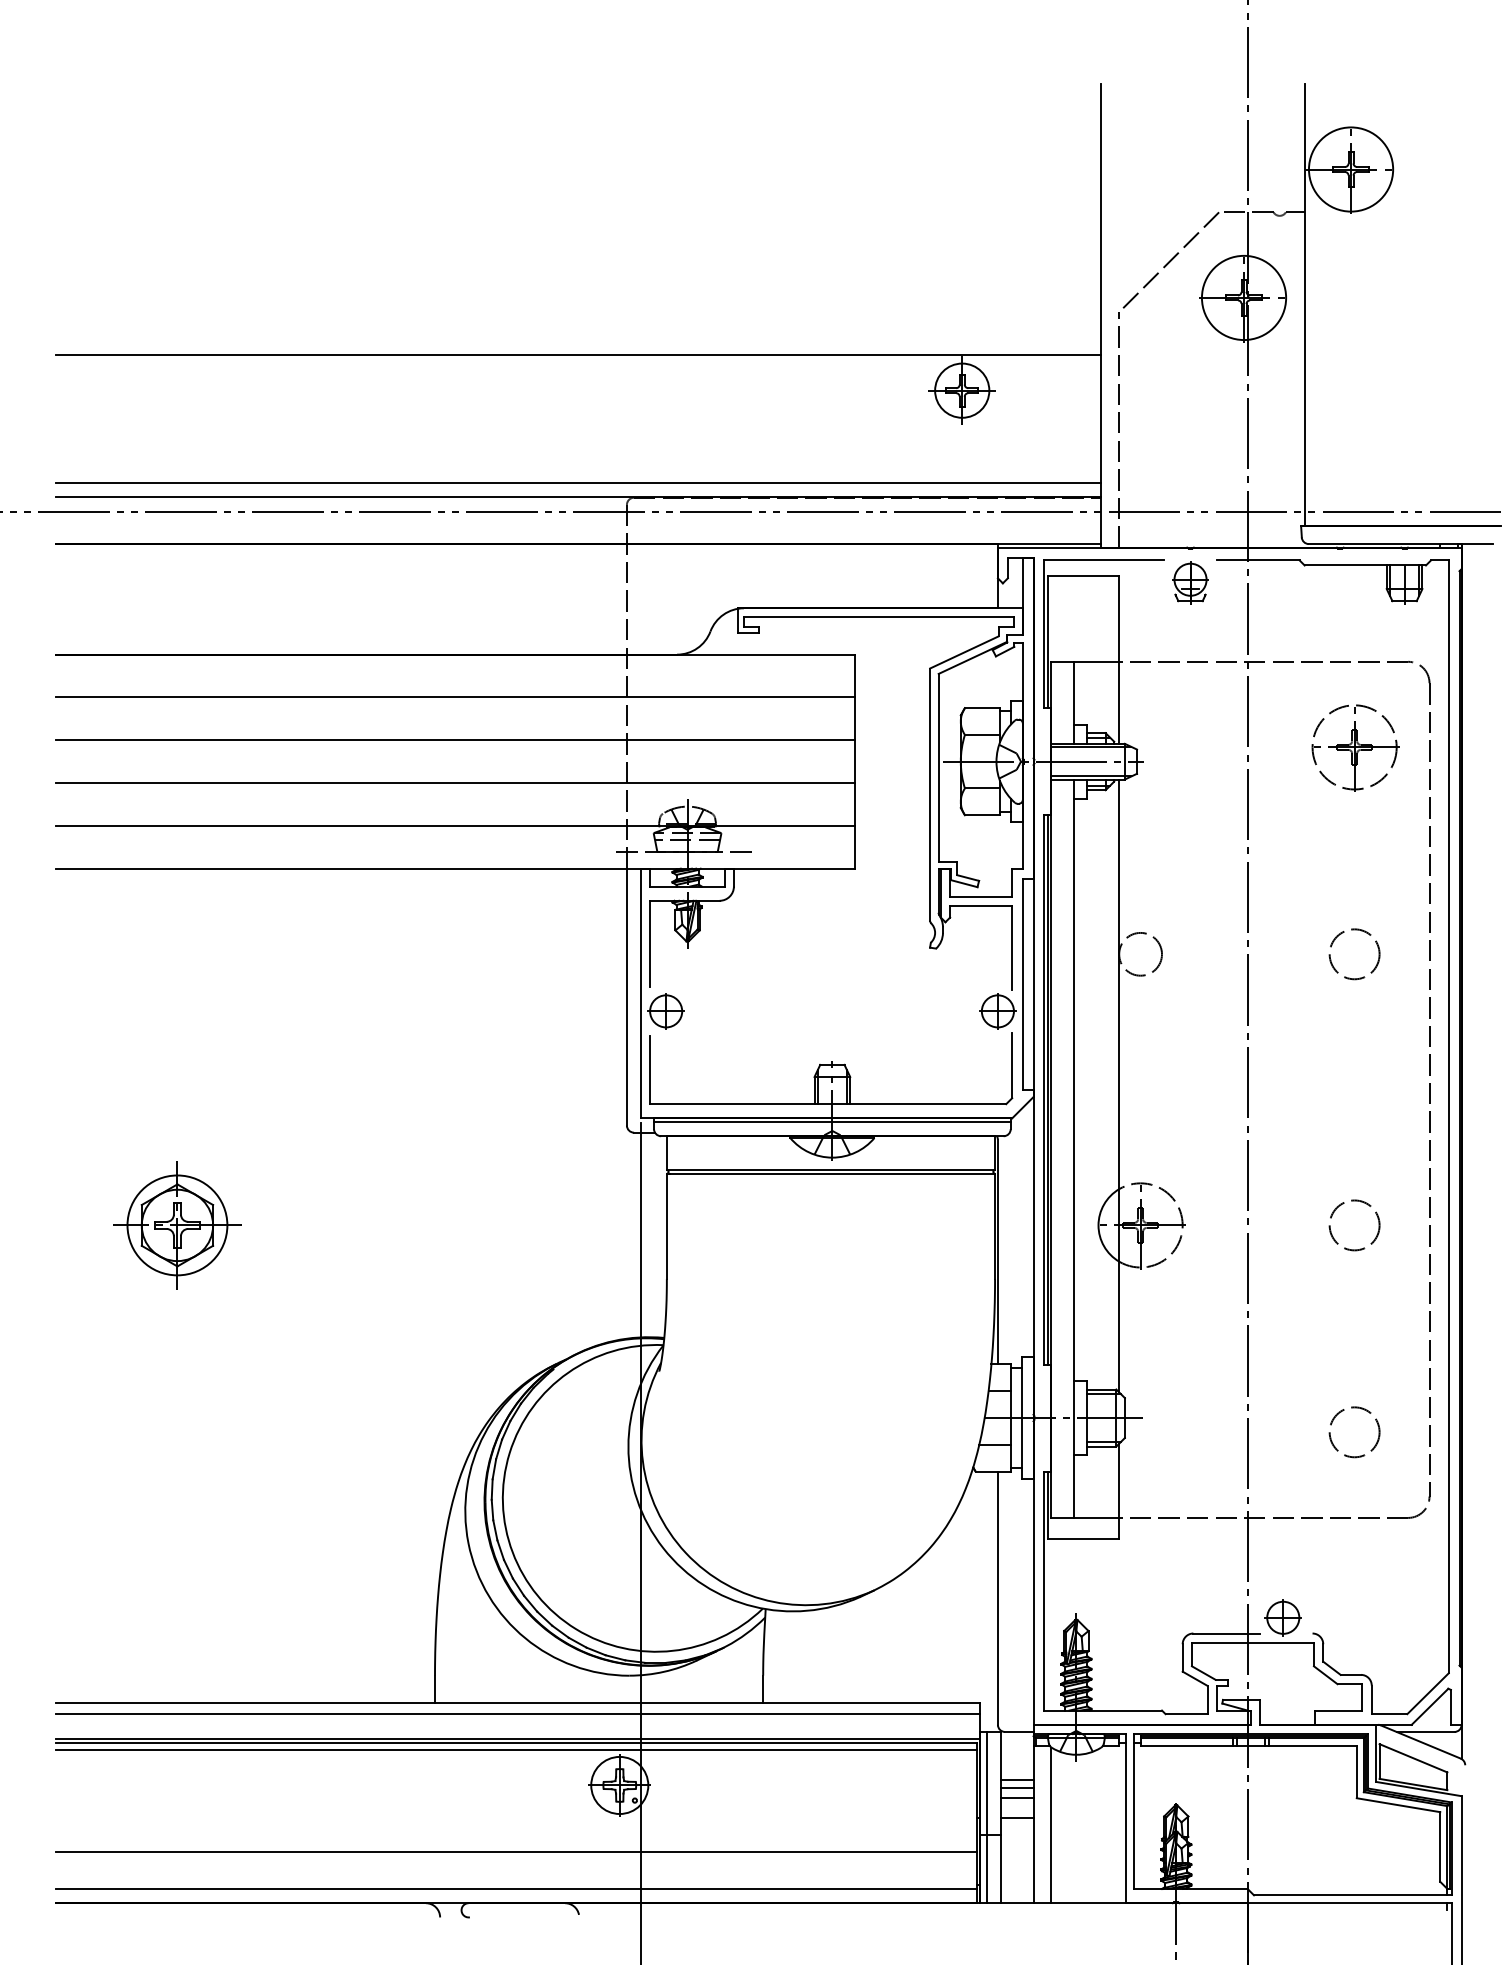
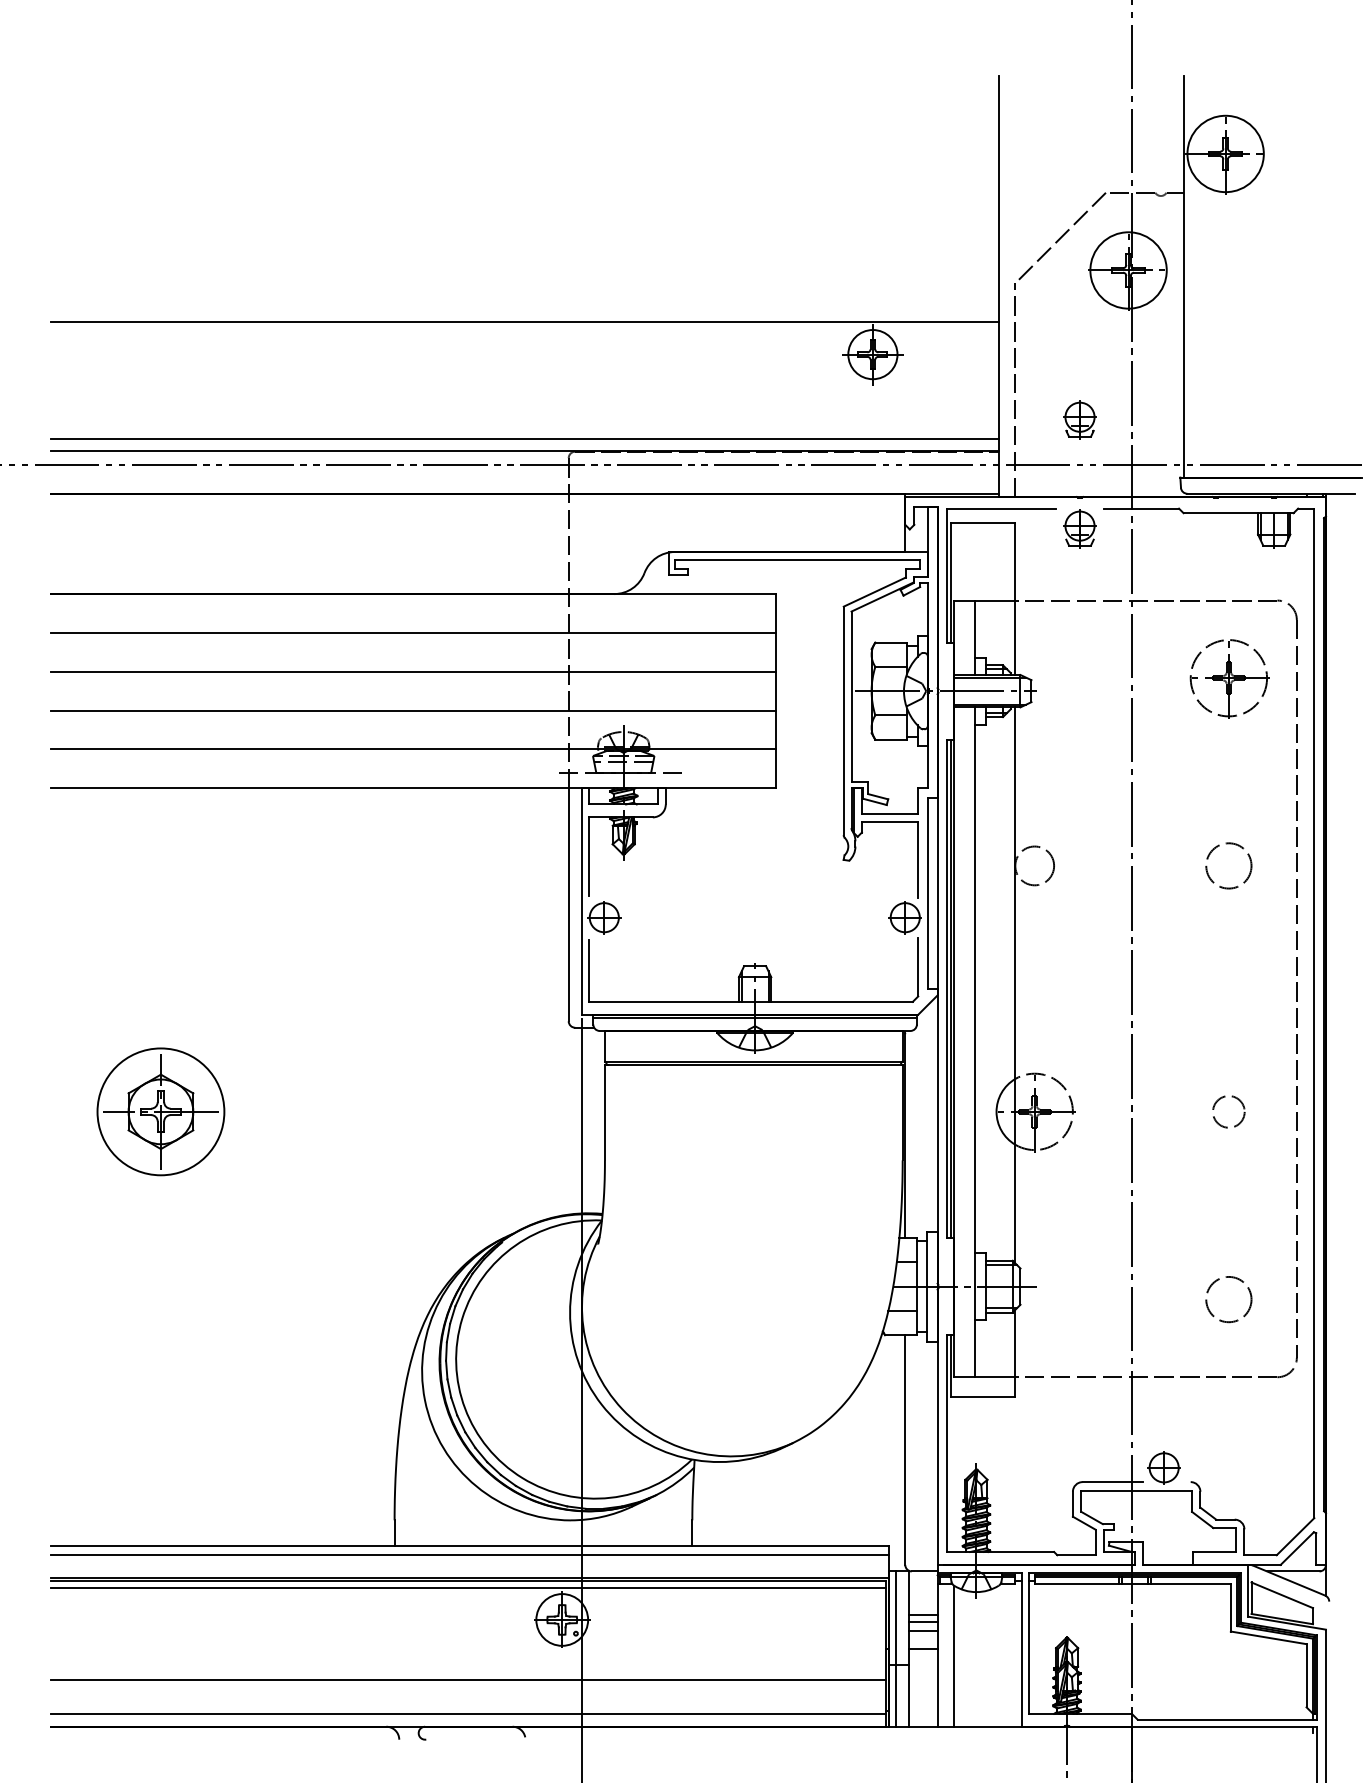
part: (1190, 462) -> (1079, 419), added
circle: (177, 1225) -> (160, 1111), size x1.4
circle: (1354, 1225) -> (1228, 1111), size x0.7

